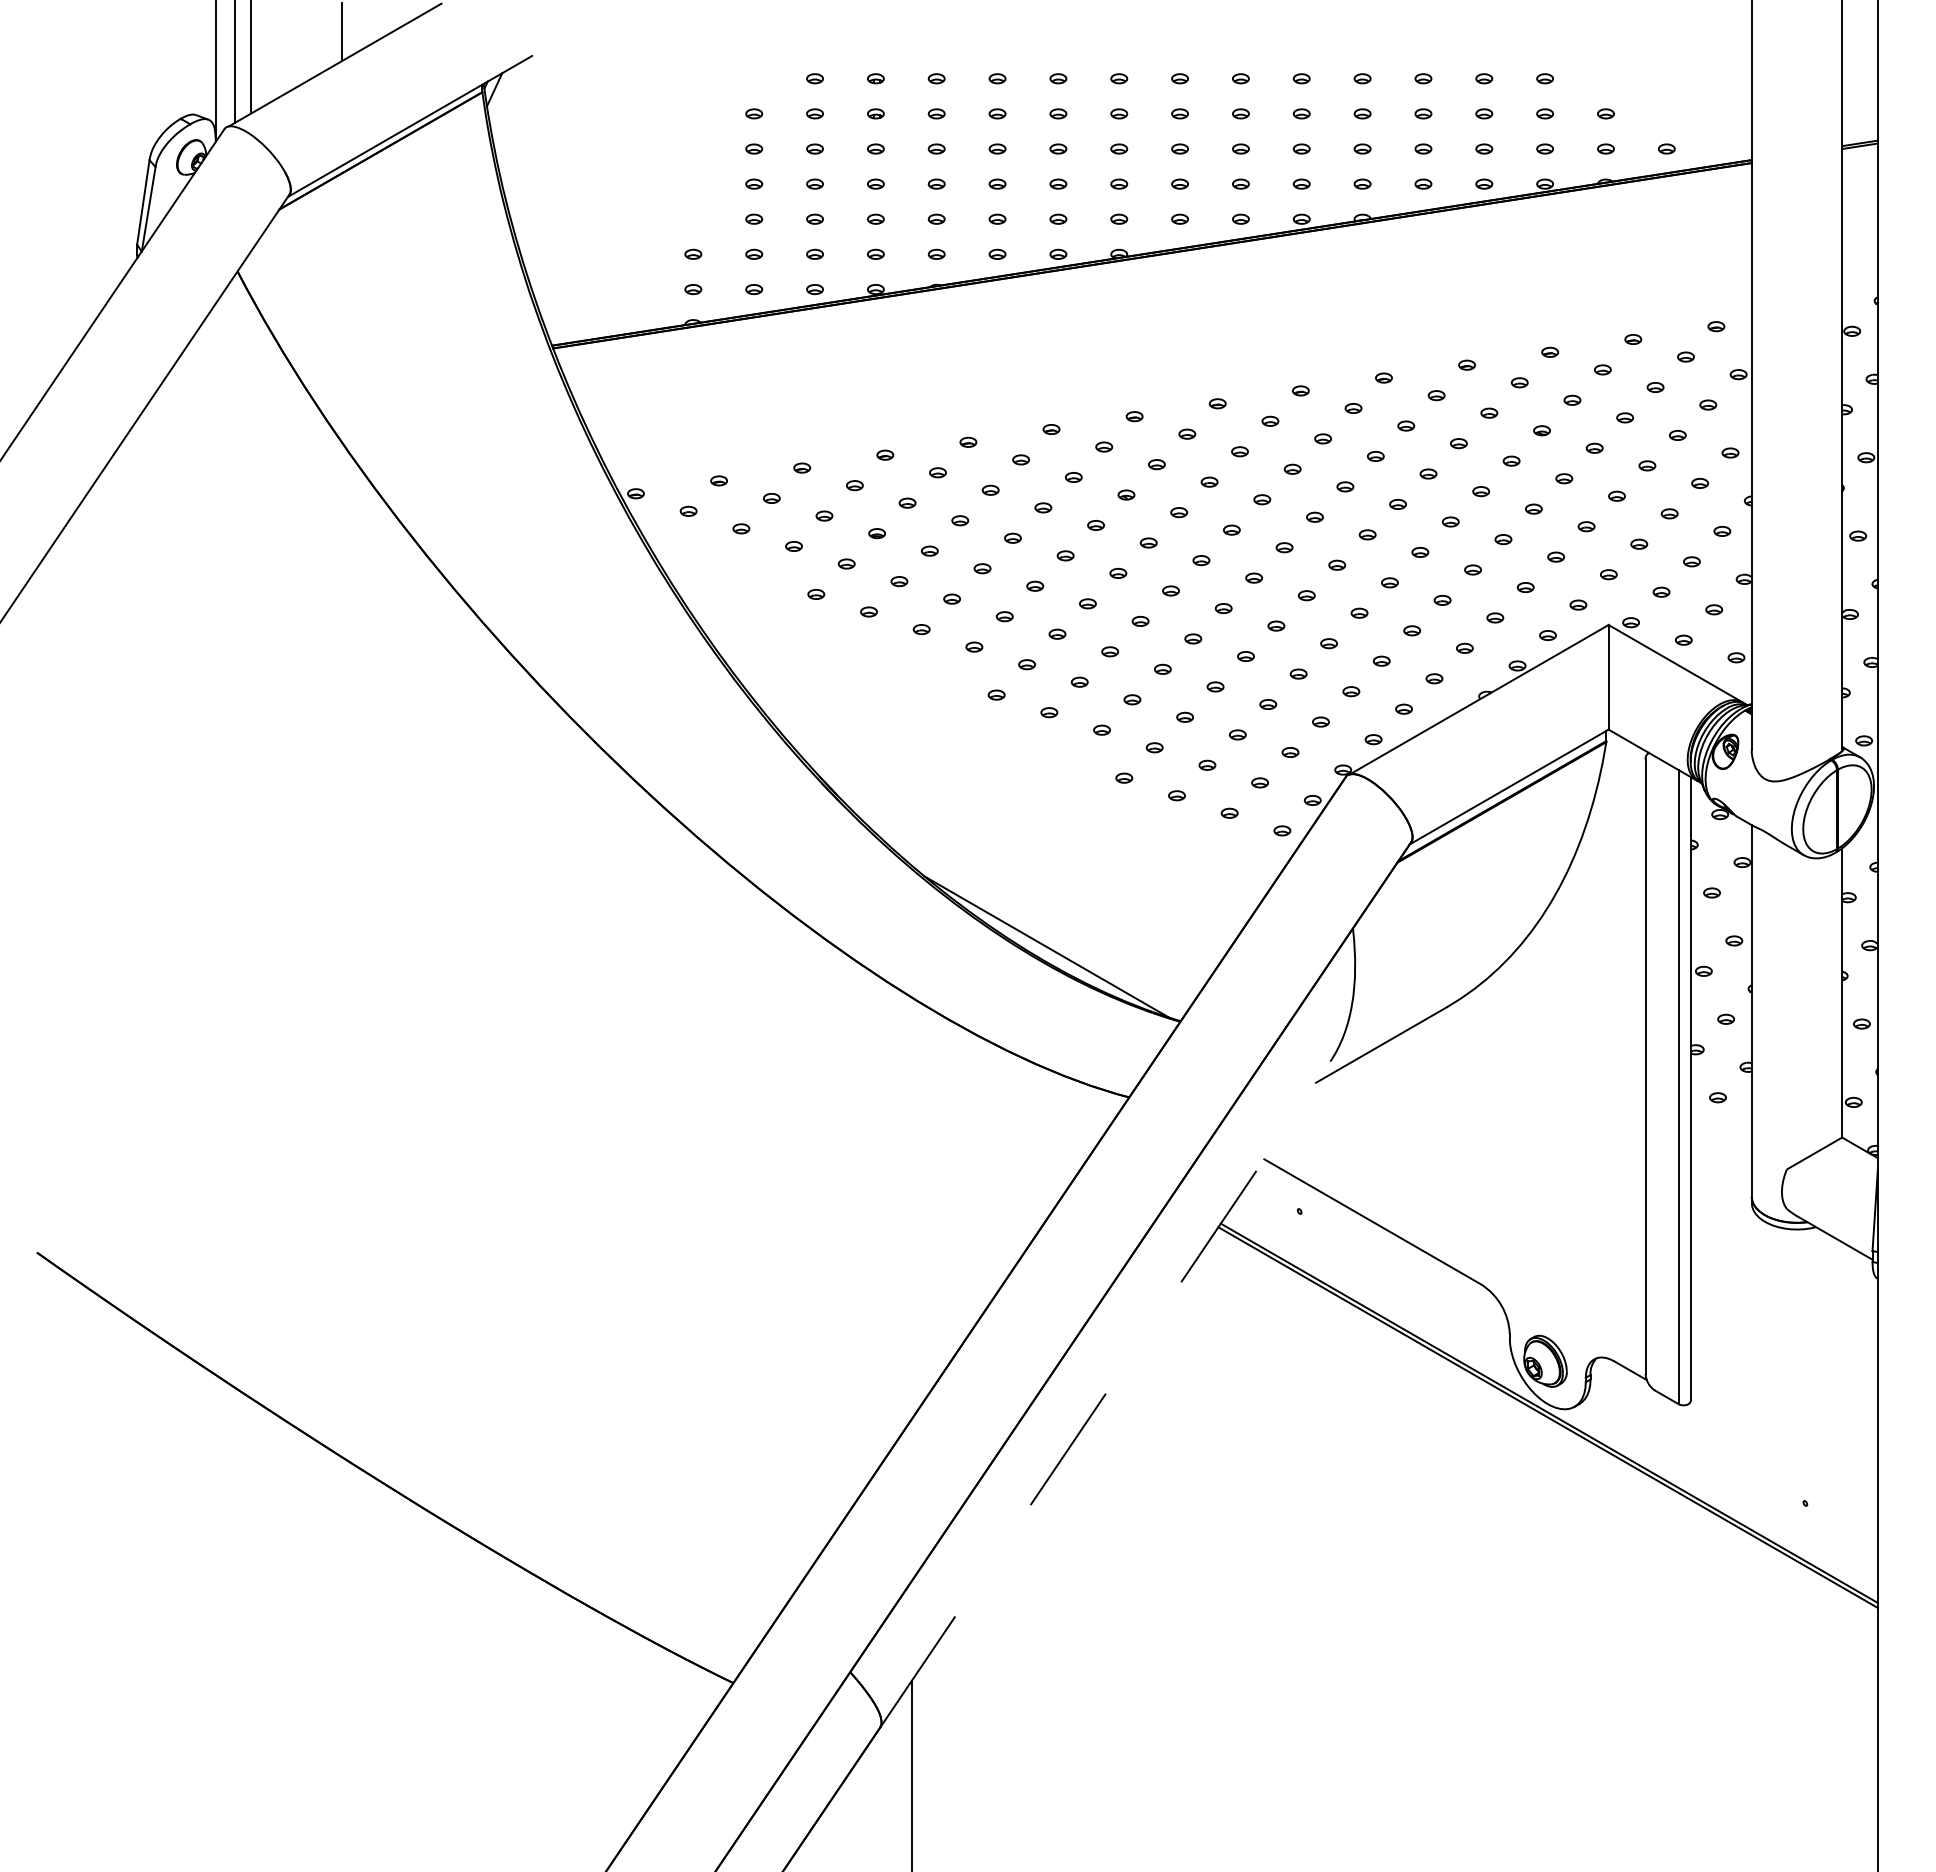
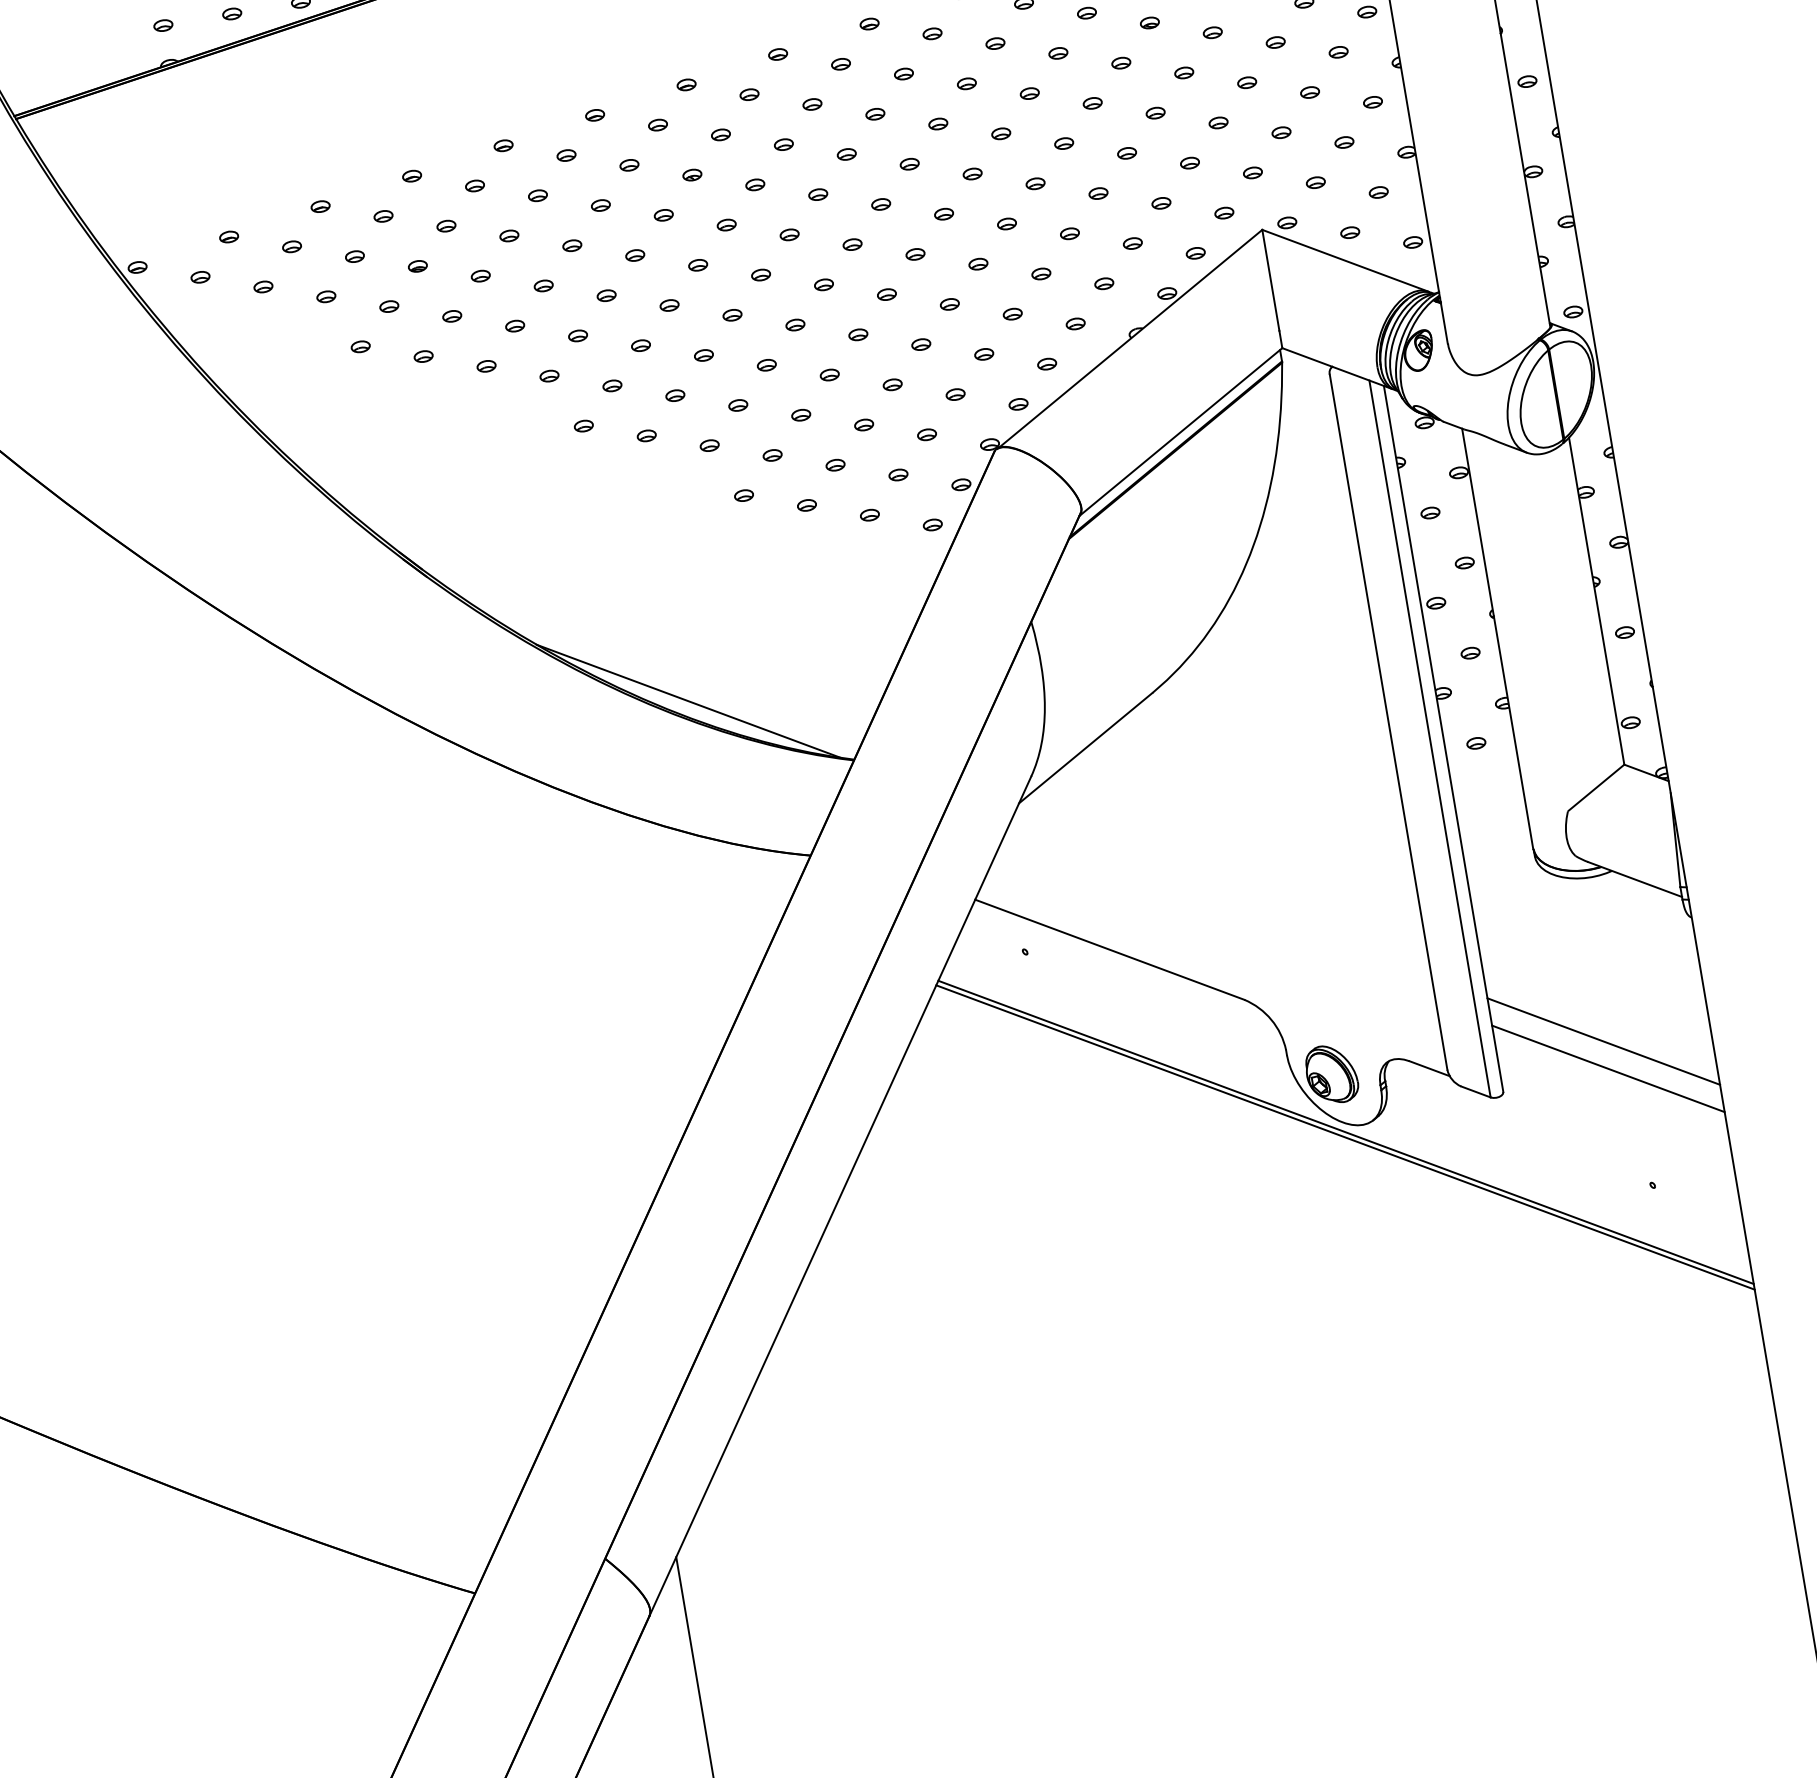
line: (1783, 1372) -> (1602, 1041), added
line: (1105, 1394) -> (840, 1196), dashed -> solid
line: (1783, 1396) -> (1607, 1068), added

